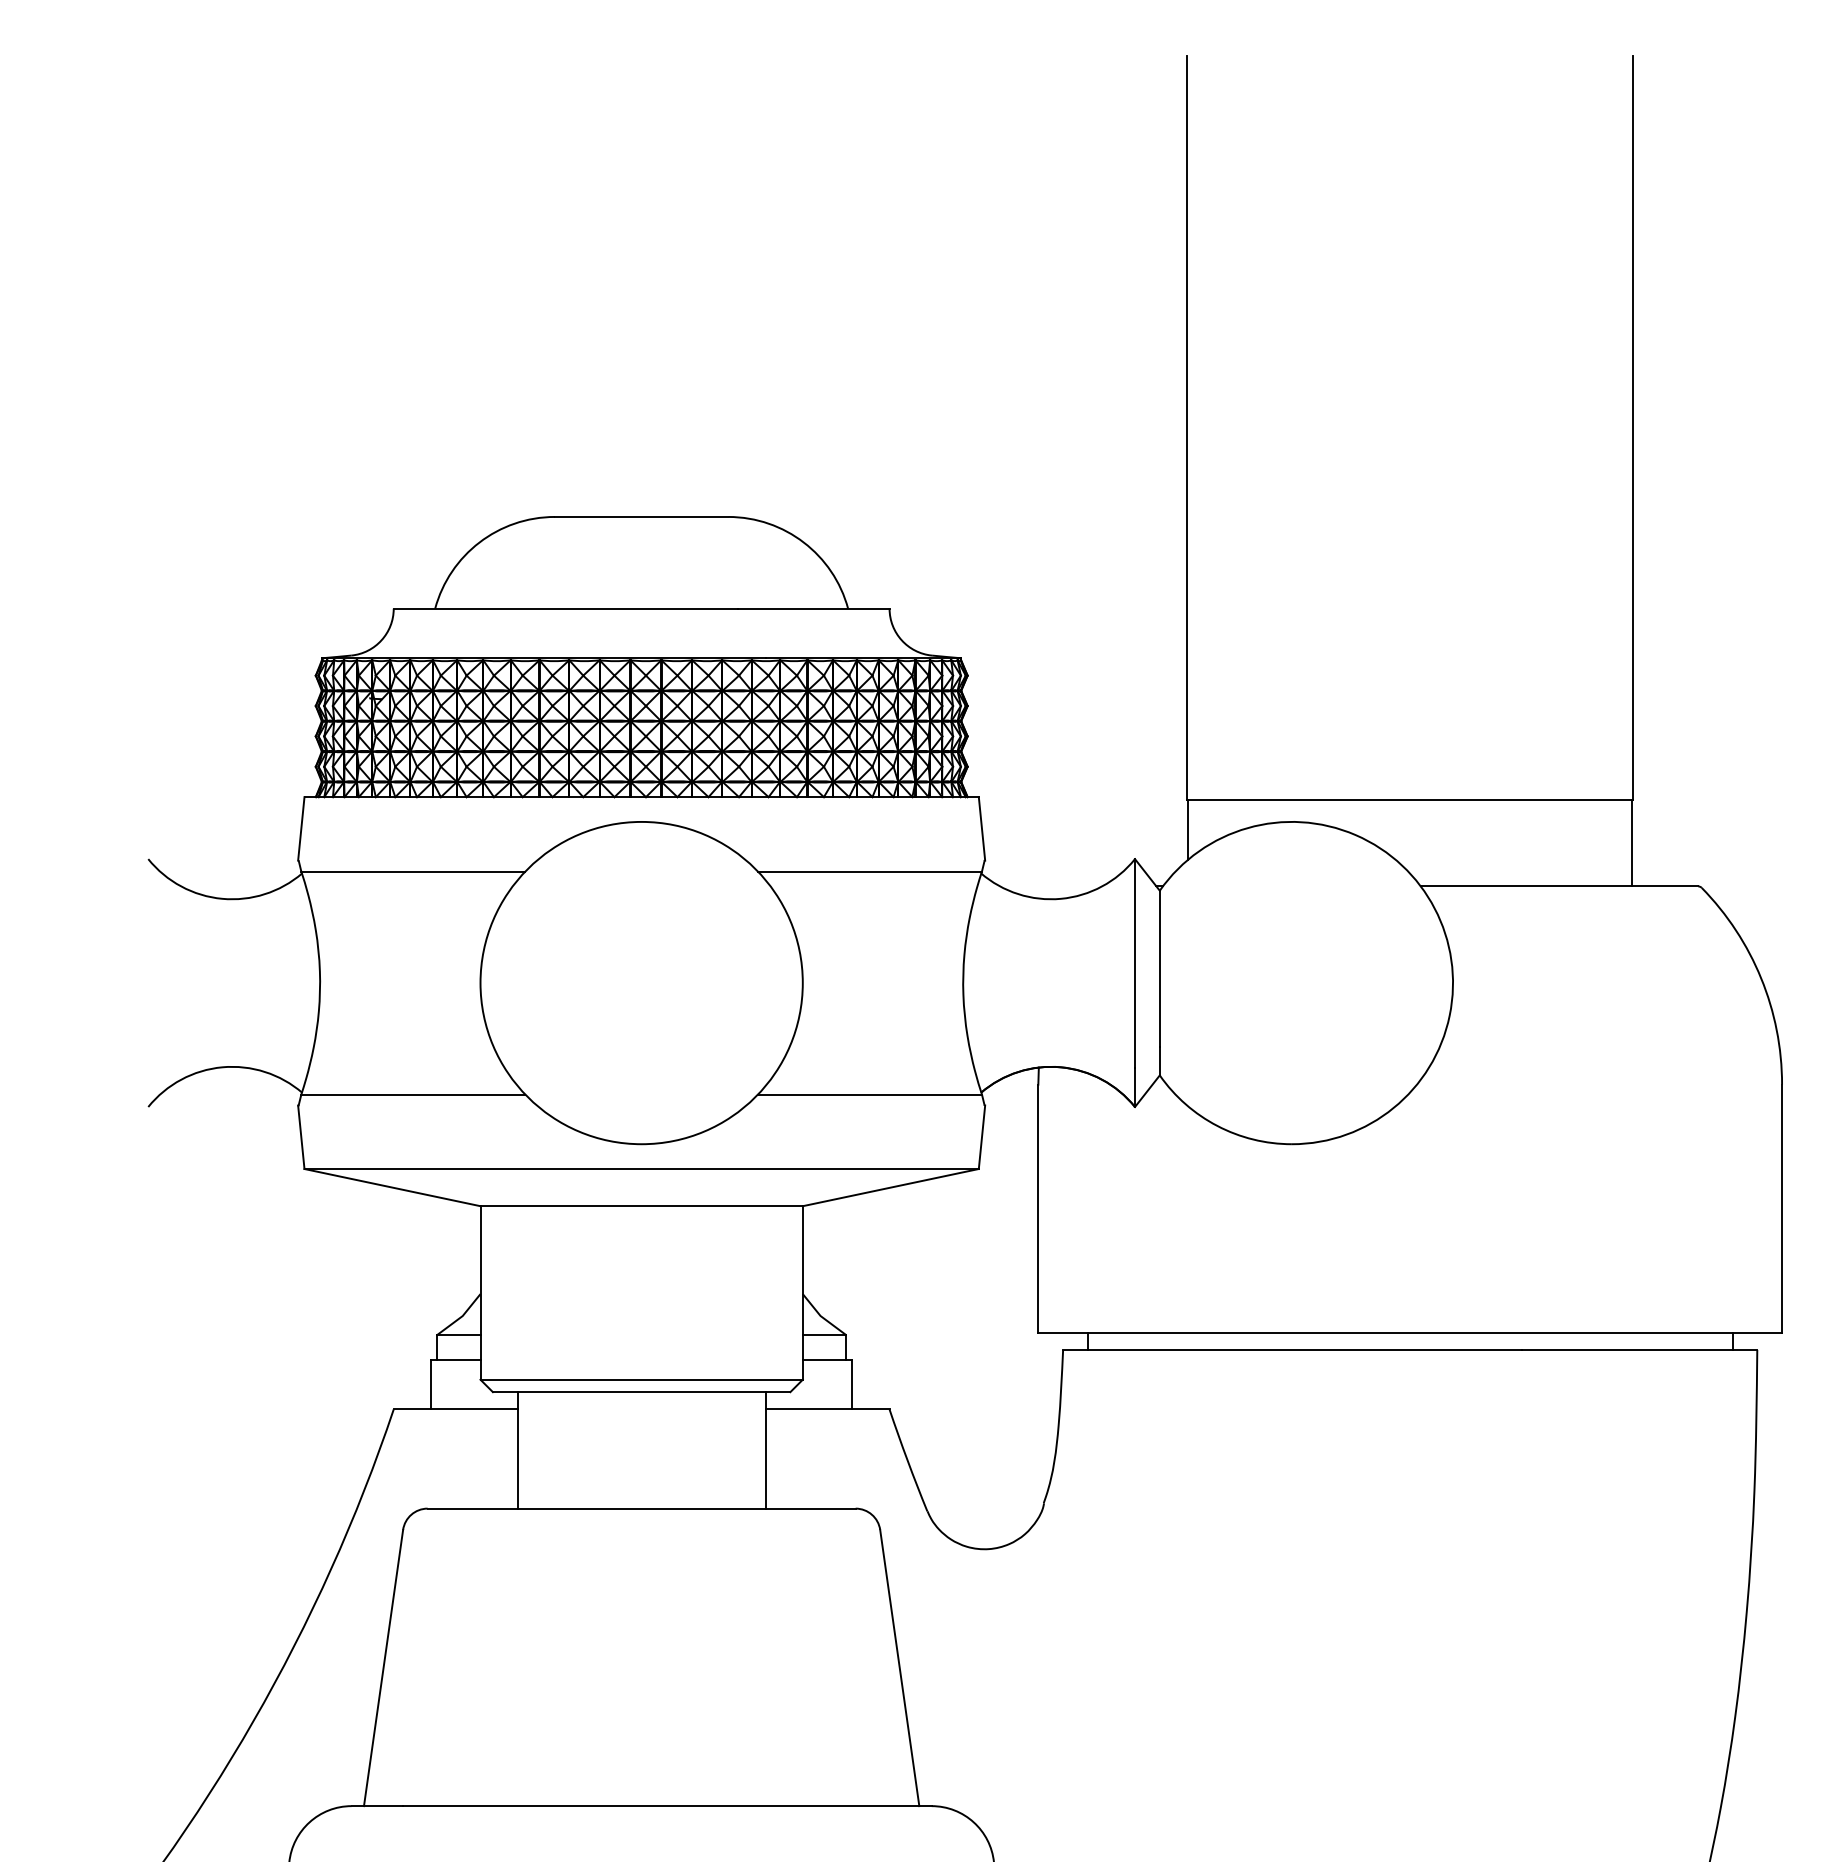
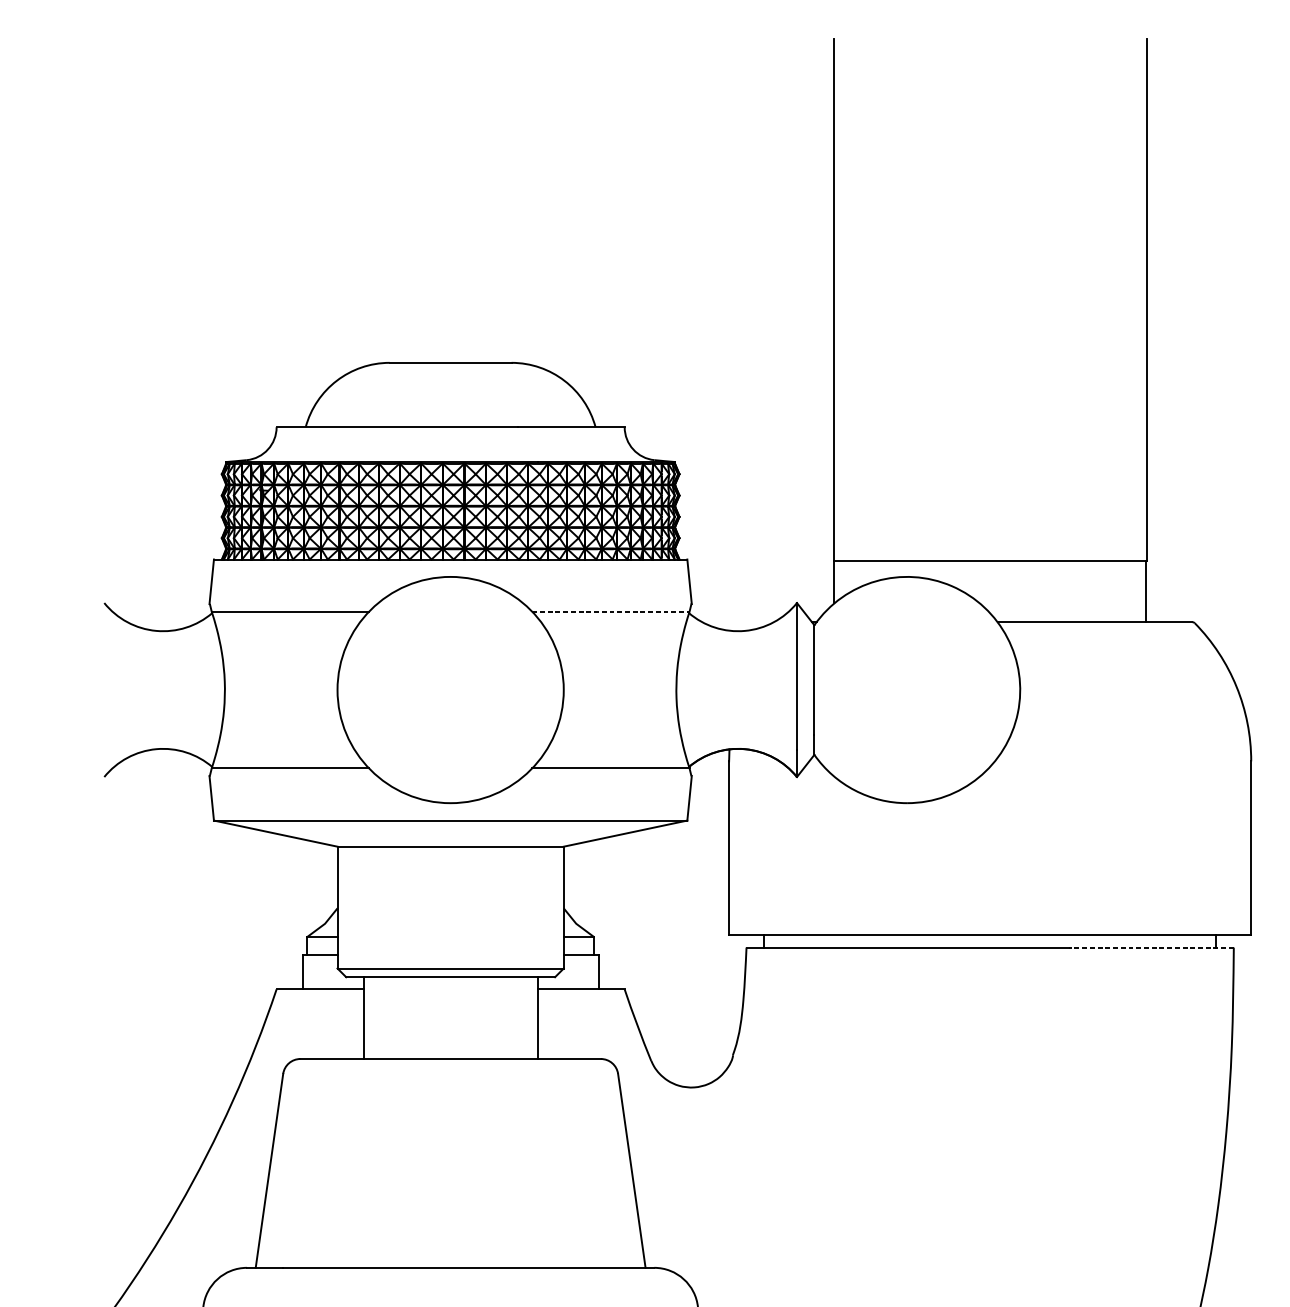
line: (870, 871) -> (611, 611), solid -> dashed
line: (1639, 1349) -> (1151, 947), solid -> dashed

